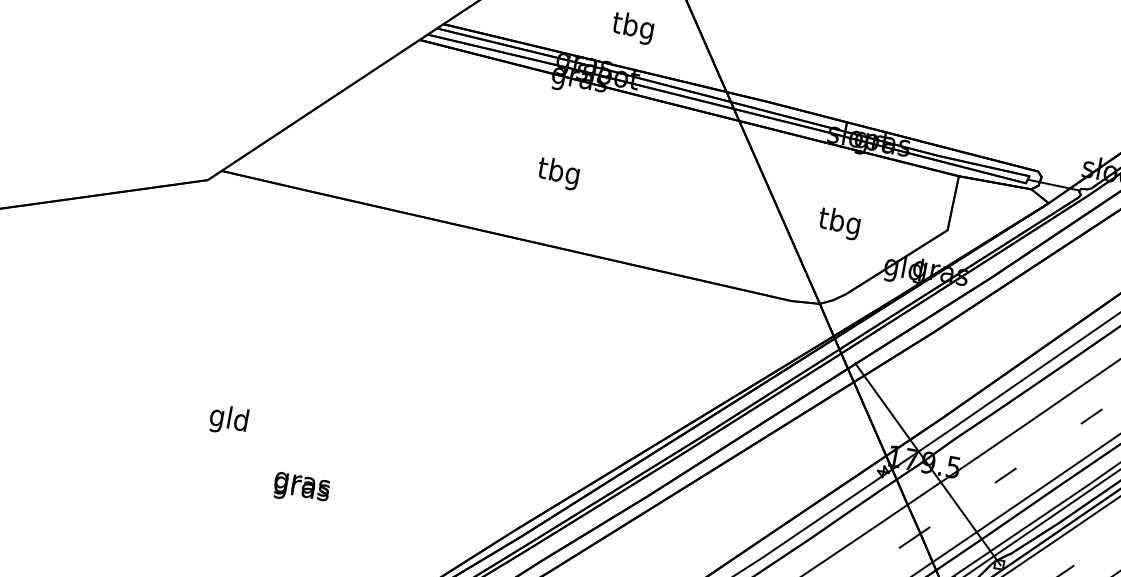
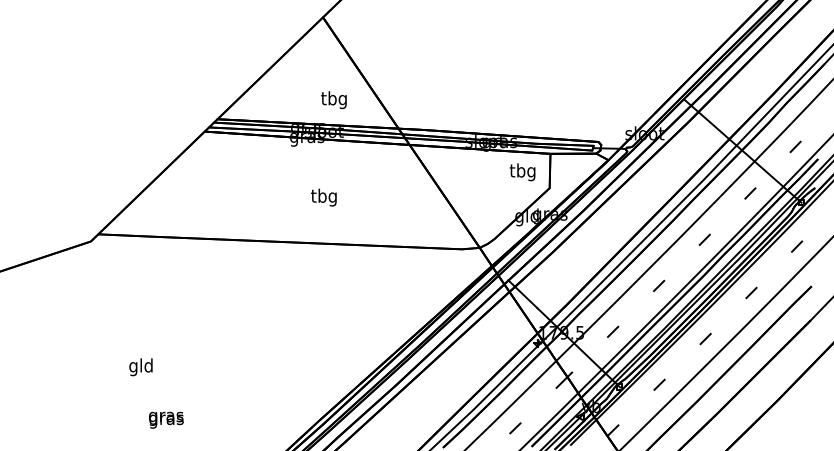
text: (557, 173) -> (323, 197), moved
text: (839, 223) -> (522, 172), moved
text: (227, 420) -> (140, 367), moved
text: (301, 488) -> (166, 419), moved

